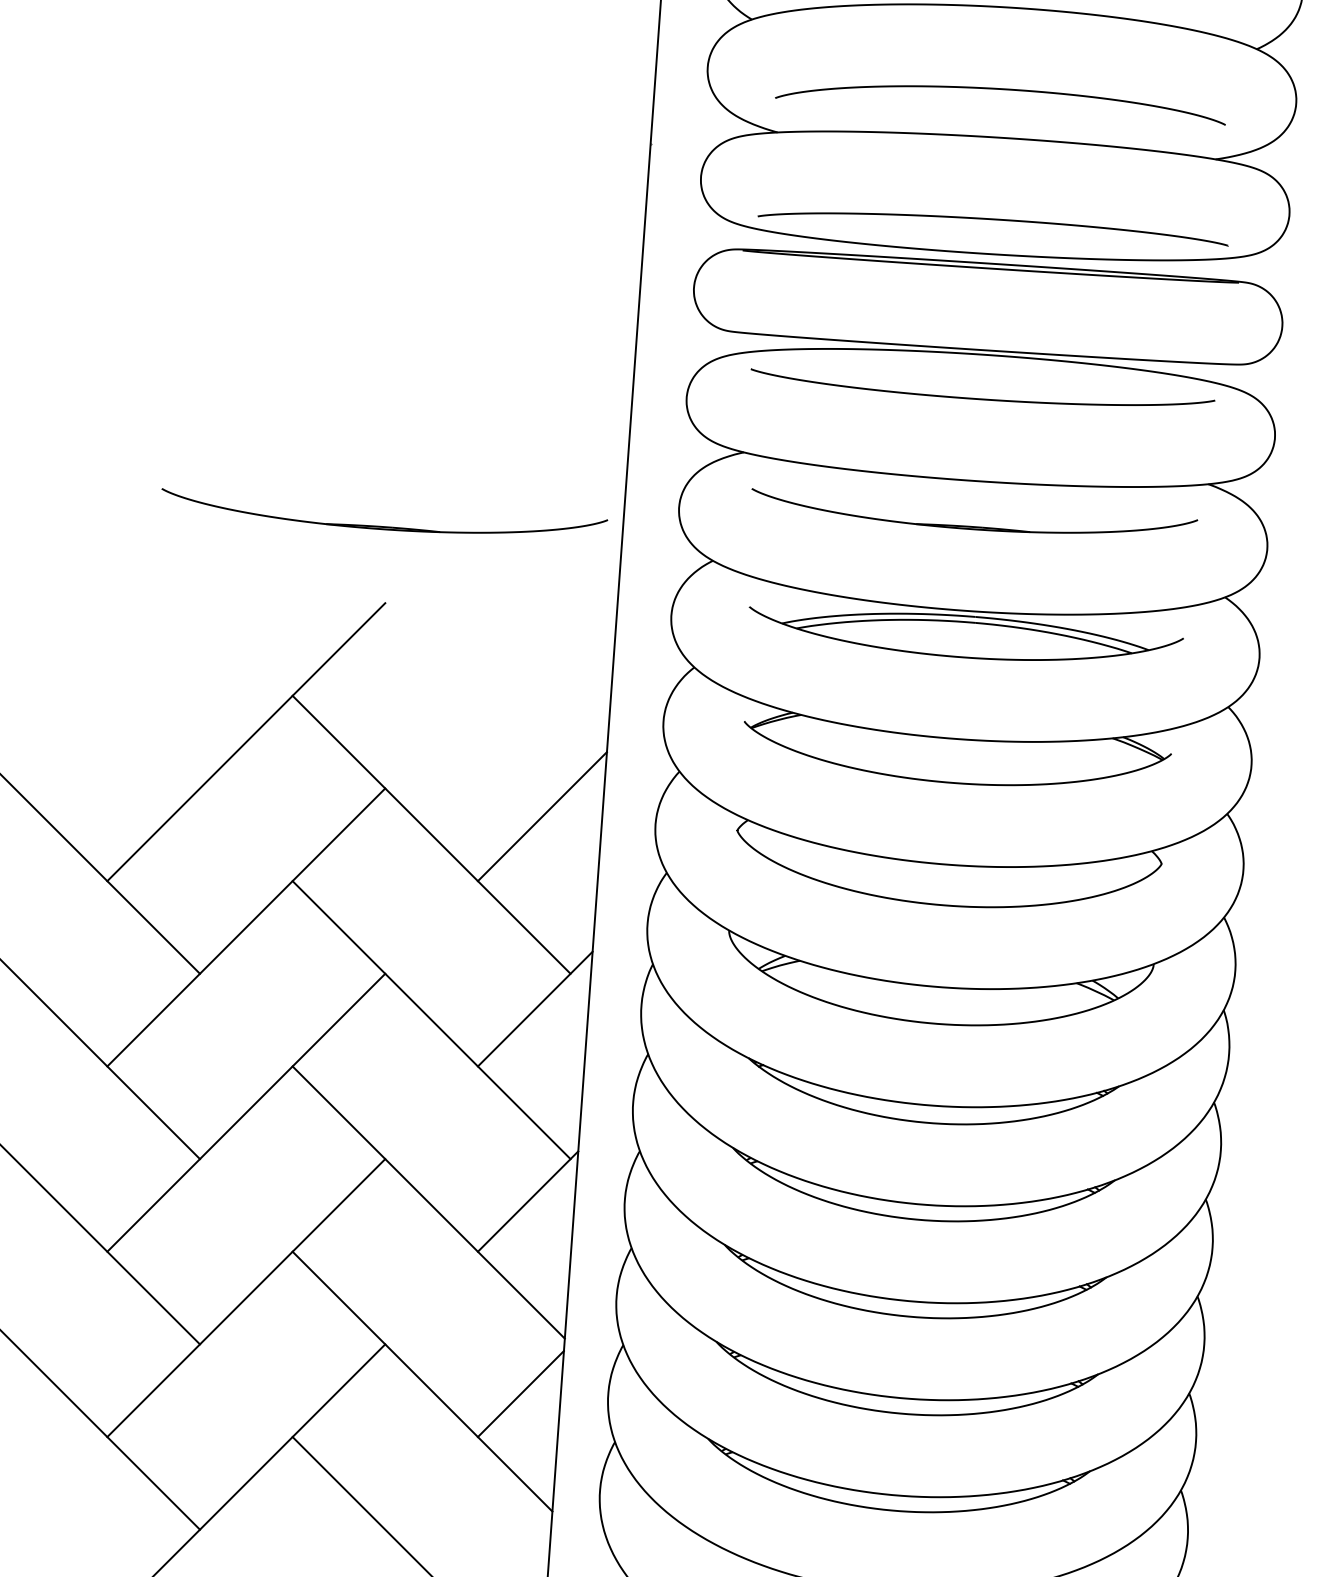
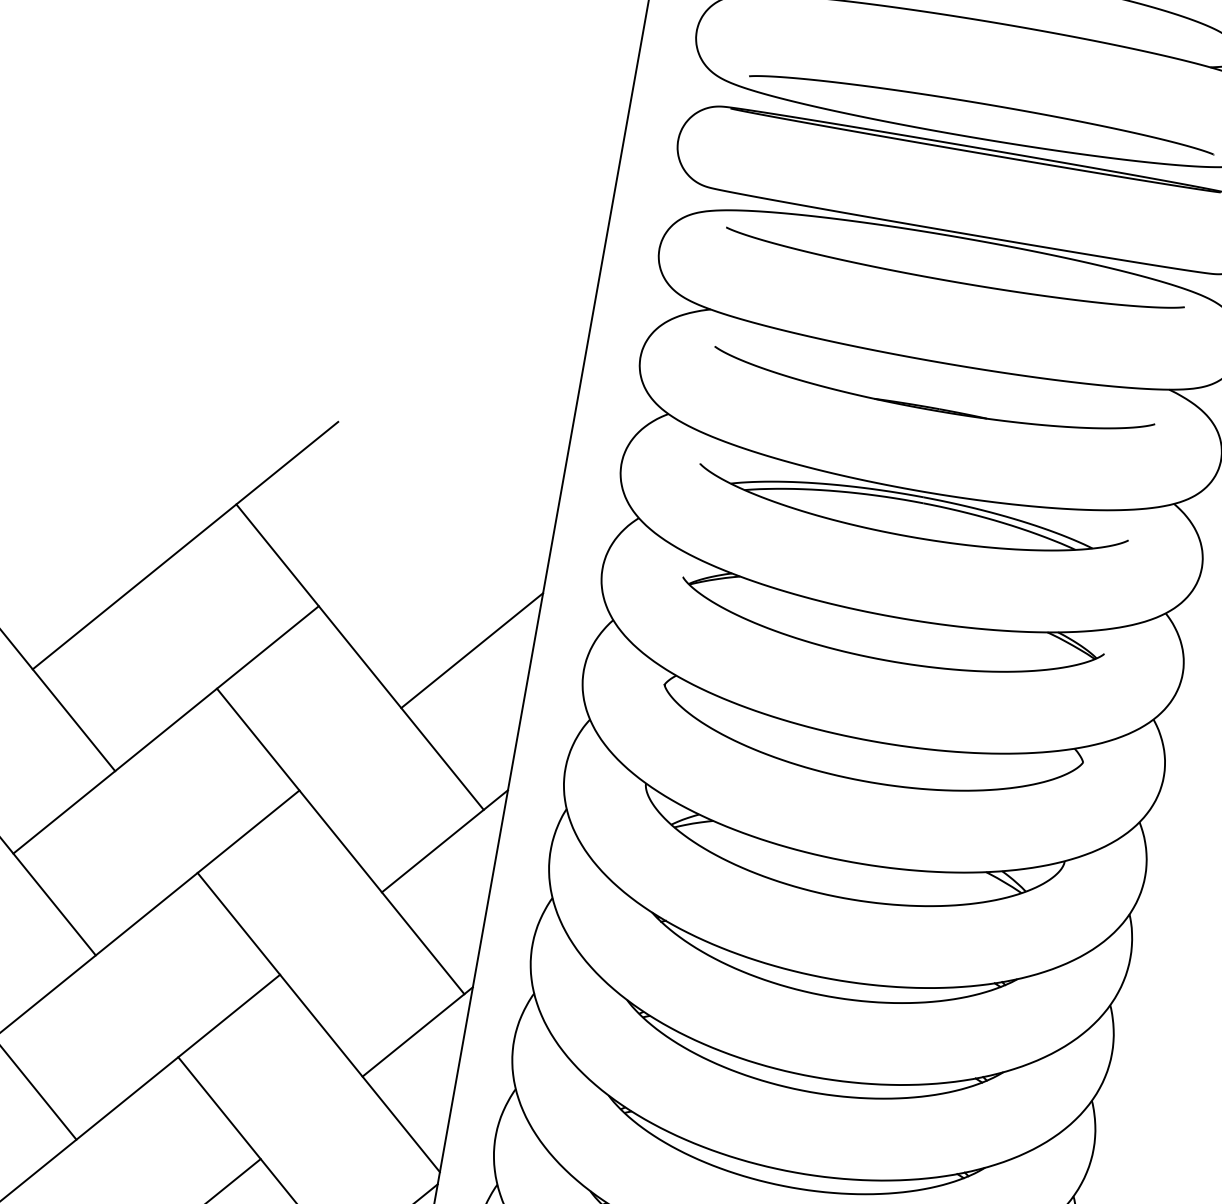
part: (380, 525) -> (341, 344), removed

